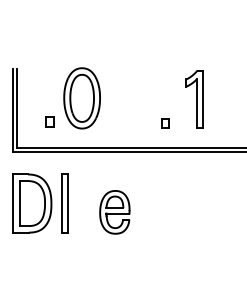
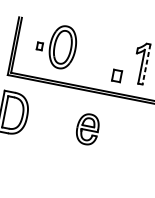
line: (202, 99) -> (146, 64), solid -> dashed
part: (49, 121) -> (39, 45), moved
part: (165, 123) -> (117, 76), size x1.6
part: (64, 203) -> (36, 117), removed
part: (114, 212) -> (87, 129), moved

